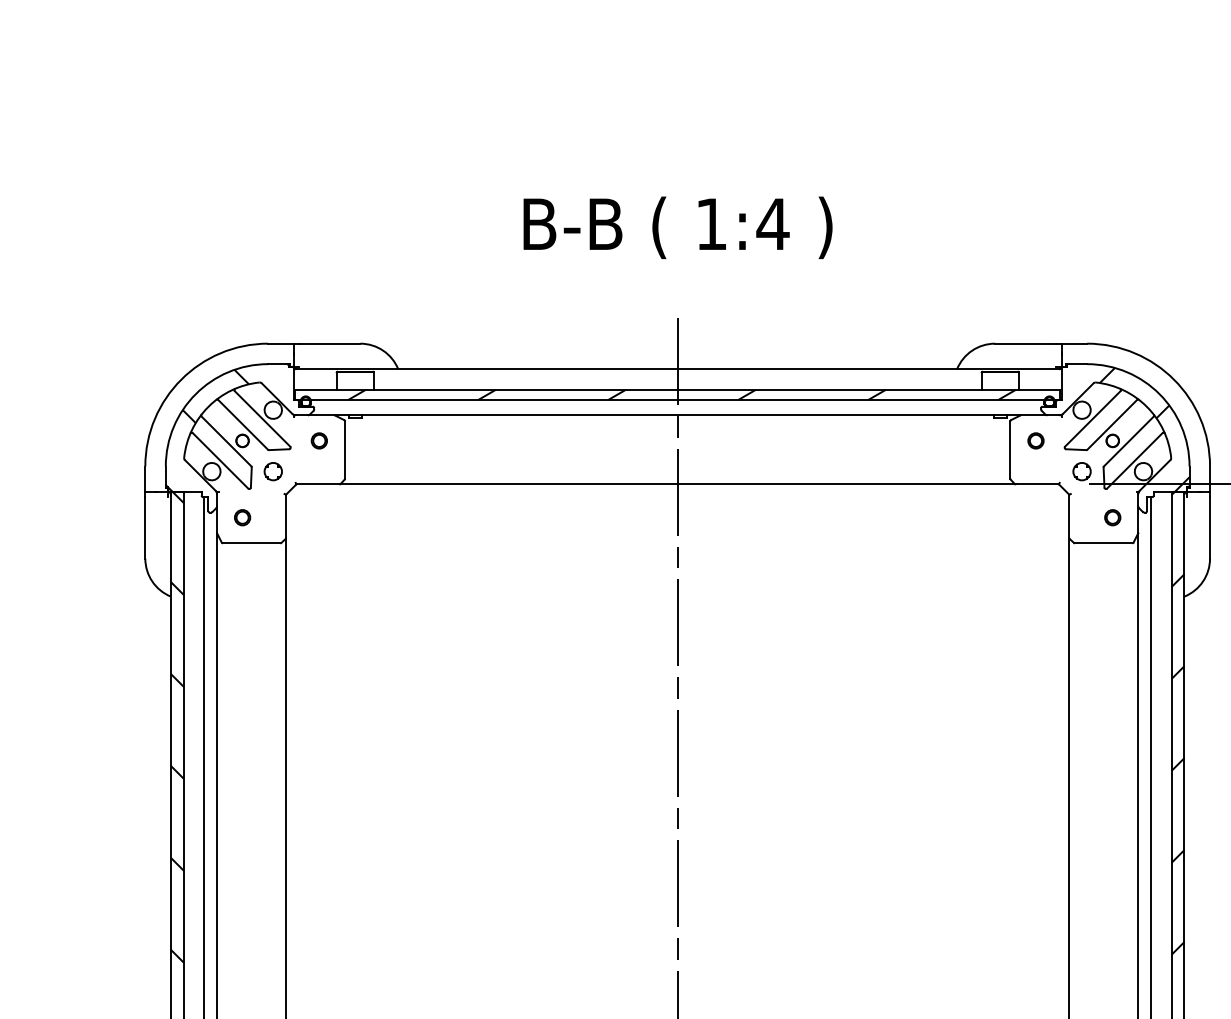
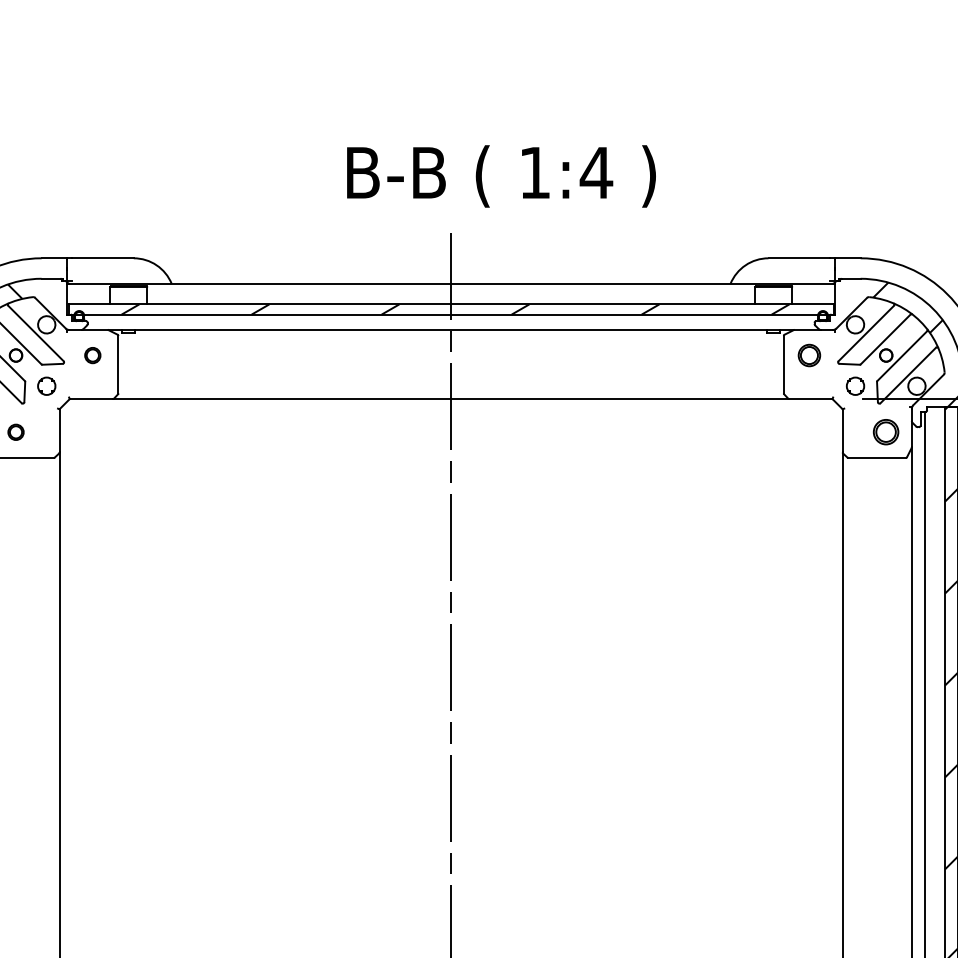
text: (677, 227) -> (500, 176), moved
circle: (1035, 440) -> (808, 355), size x1.4
part: (1112, 517) -> (885, 432), size x1.6

